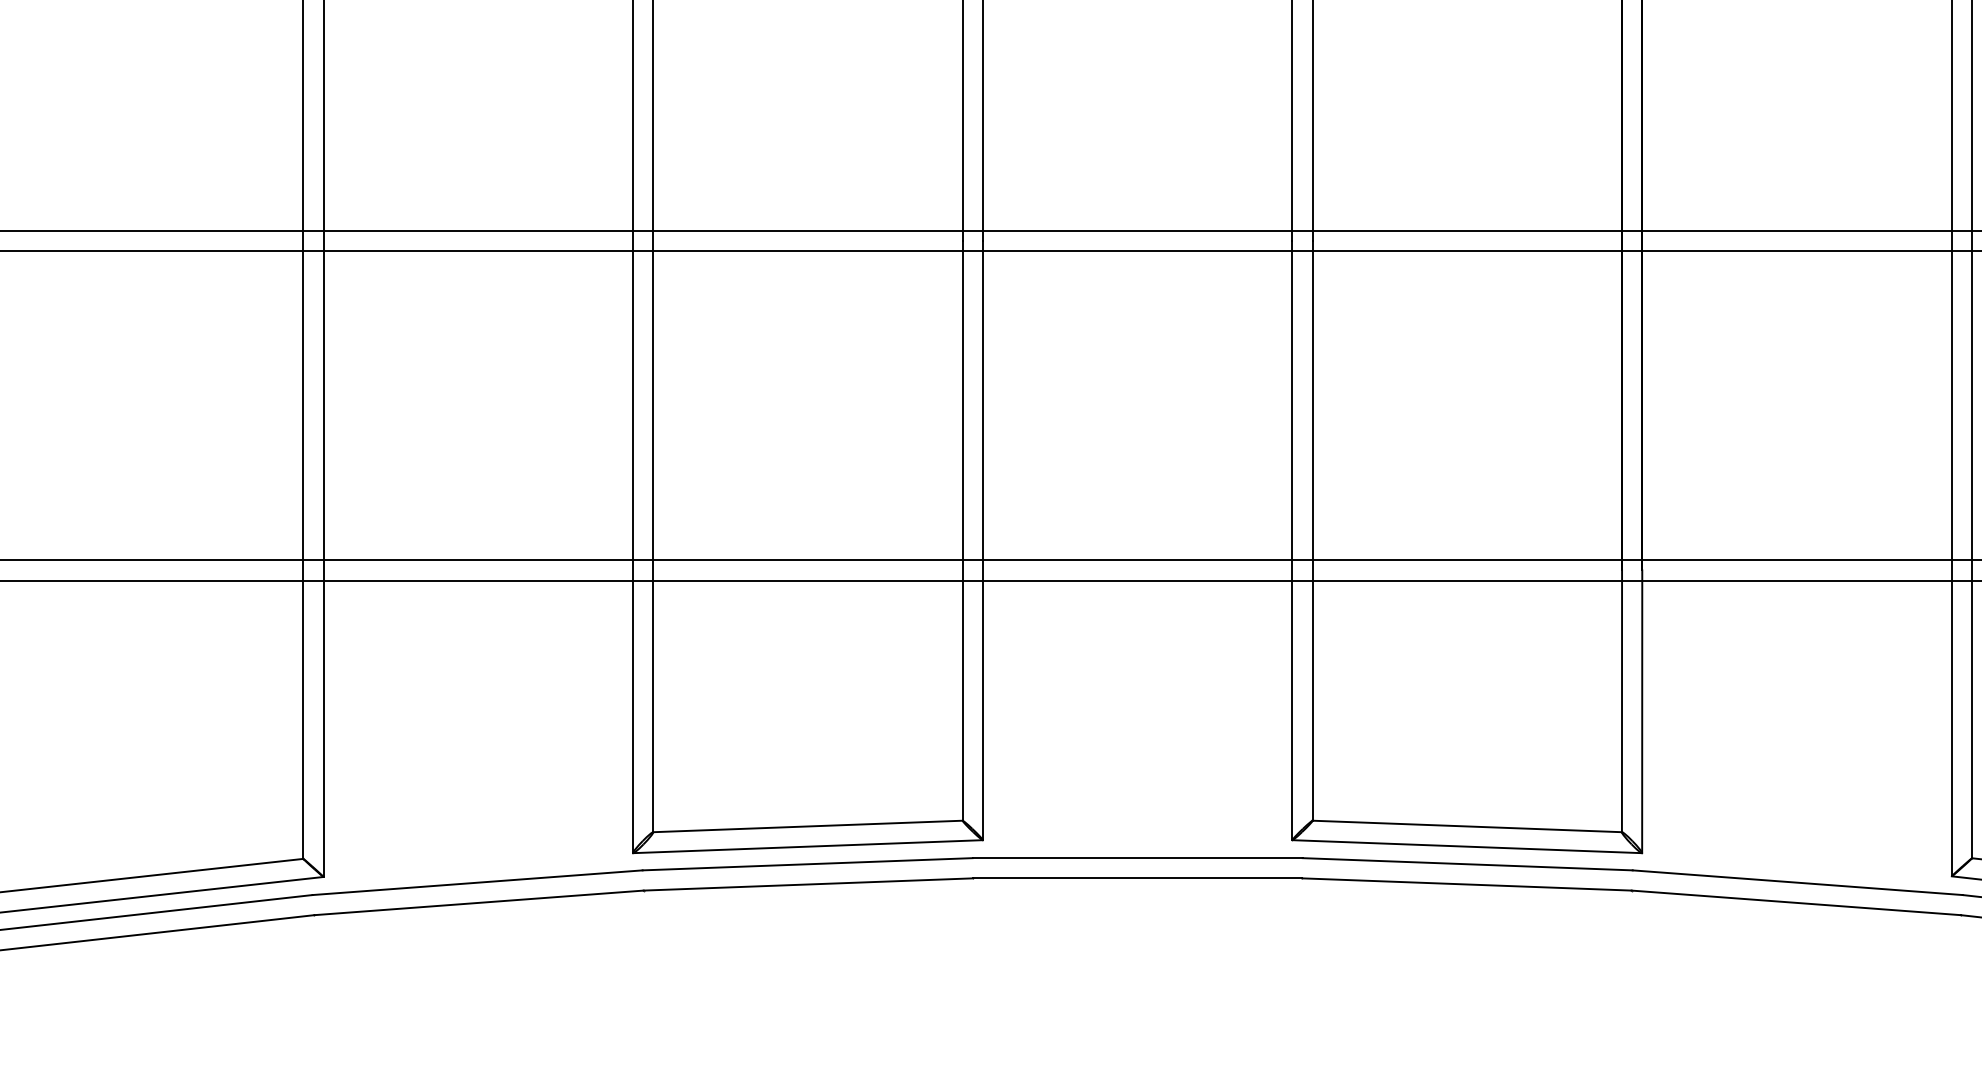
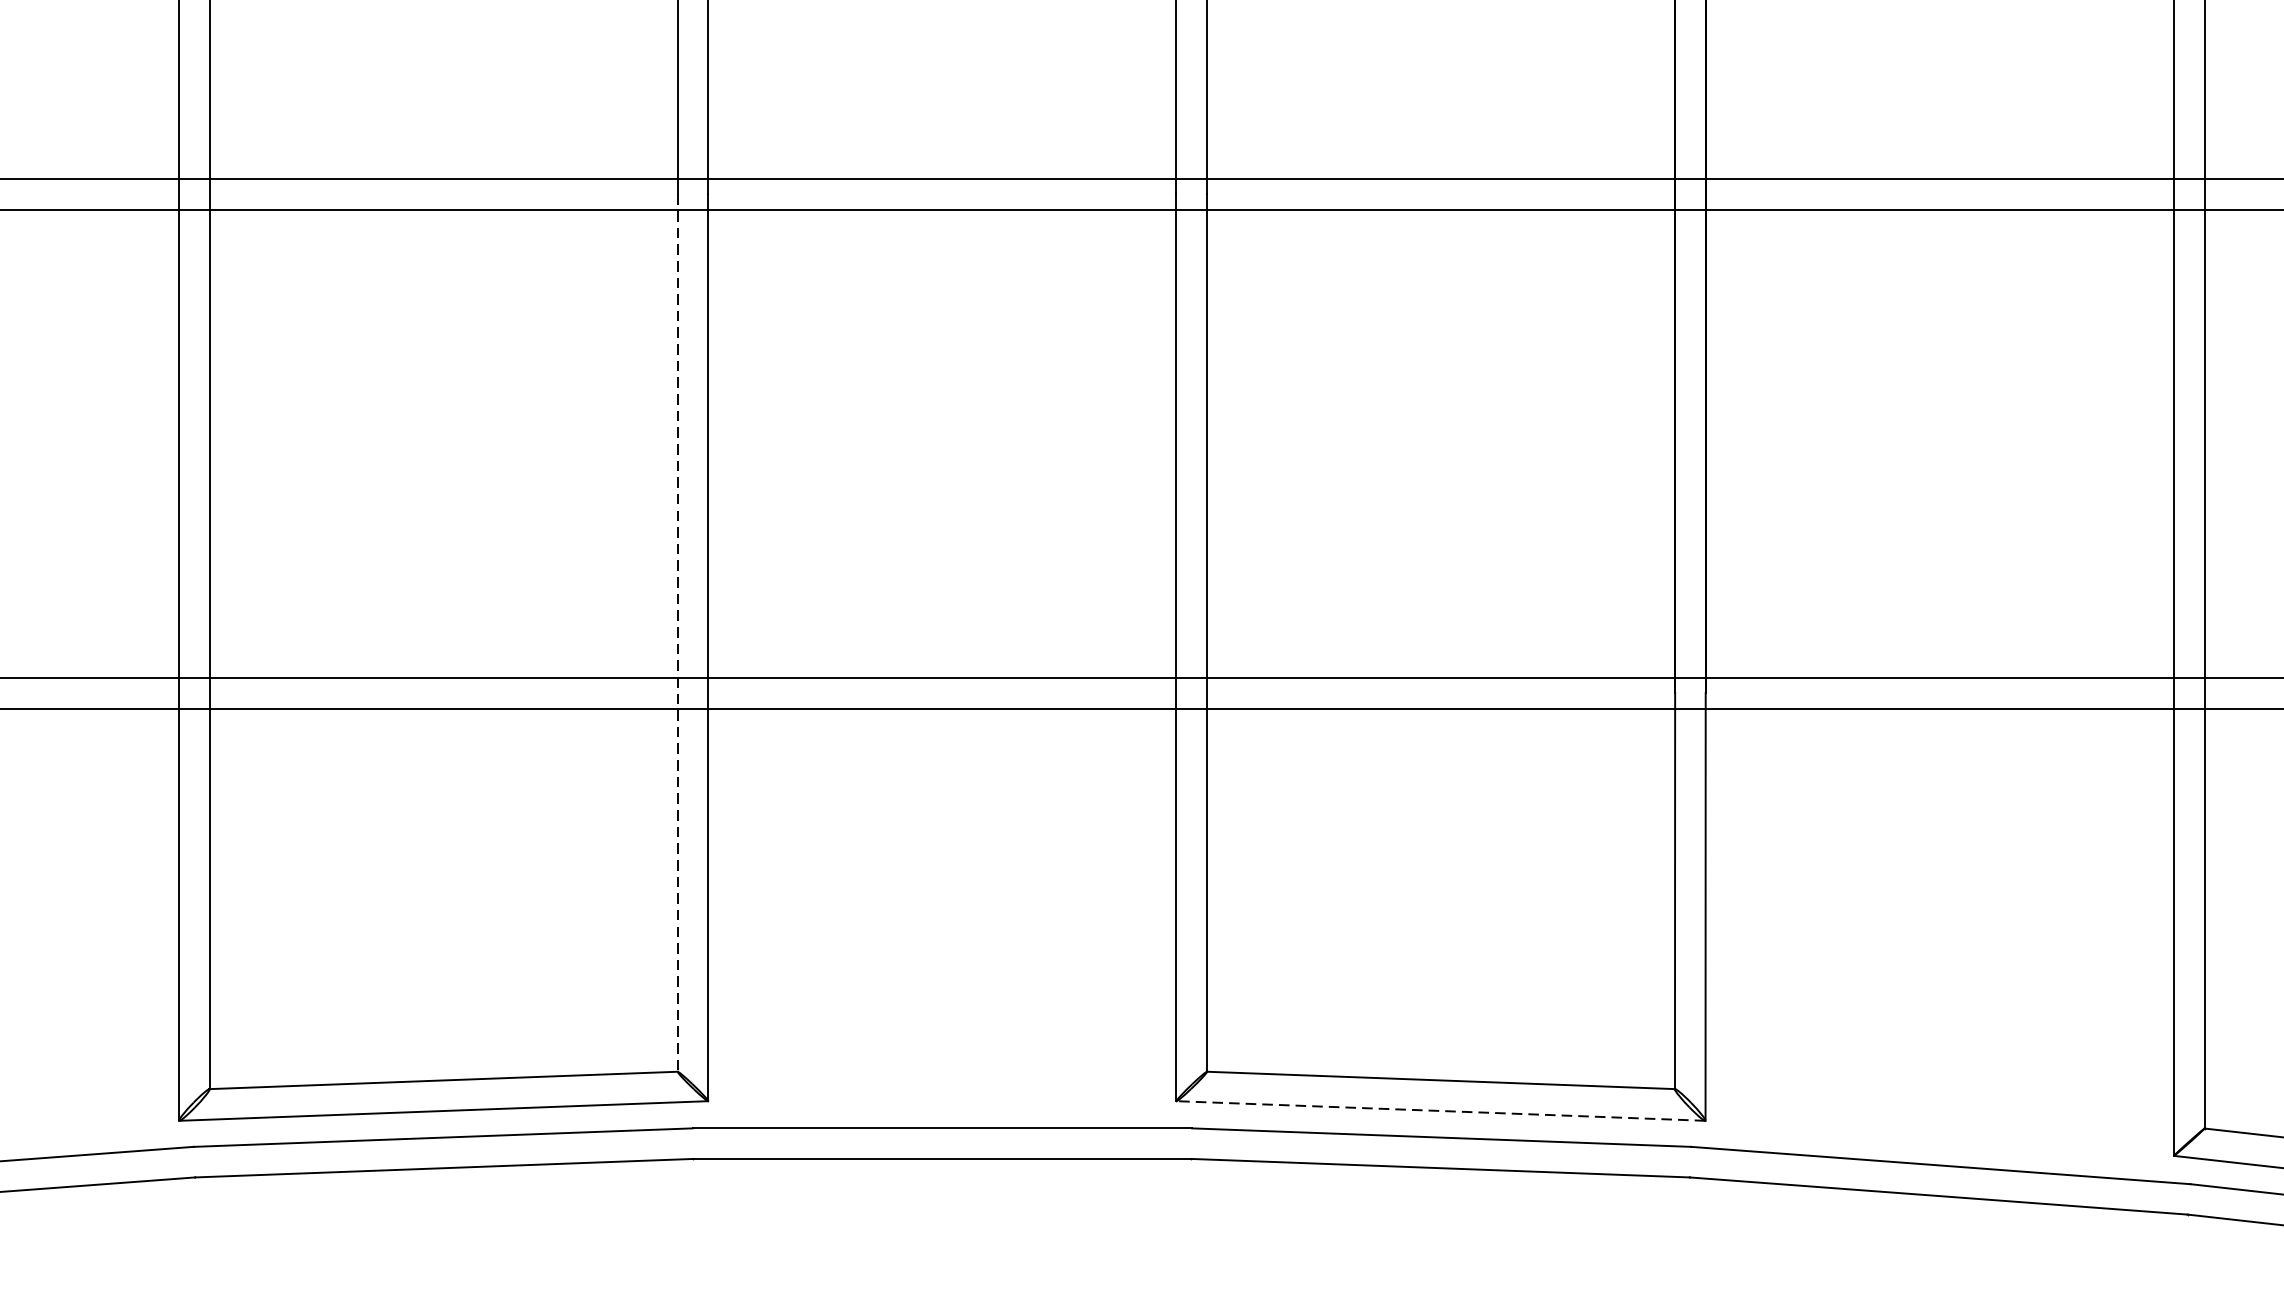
line: (962, 531) -> (677, 634), solid -> dashed
line: (1467, 846) -> (1441, 1110), solid -> dashed

